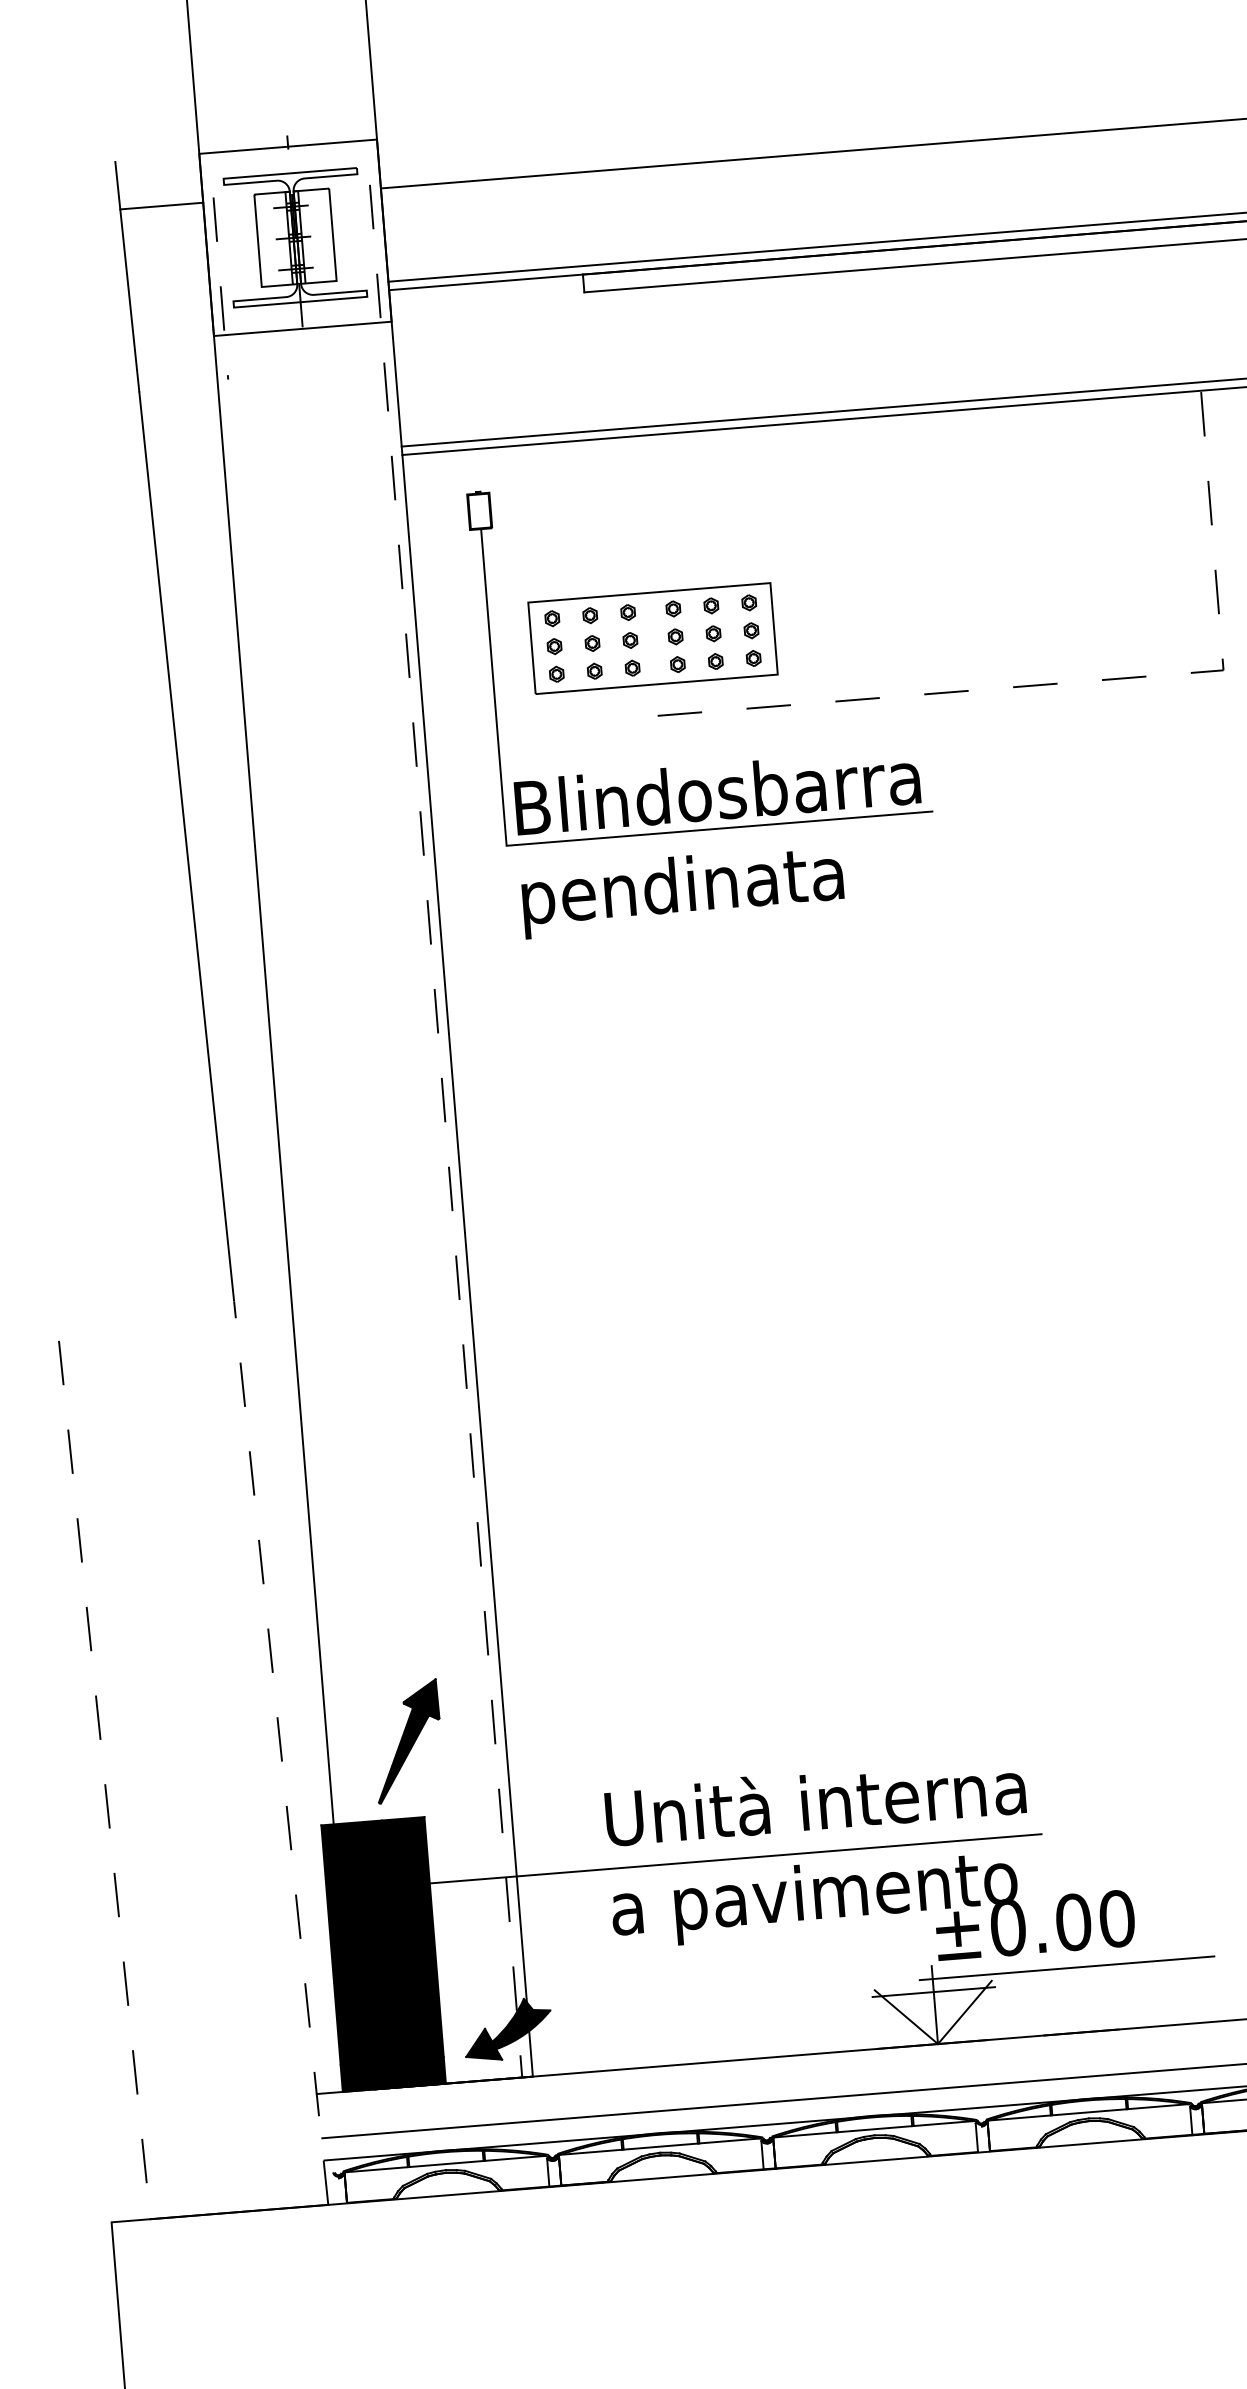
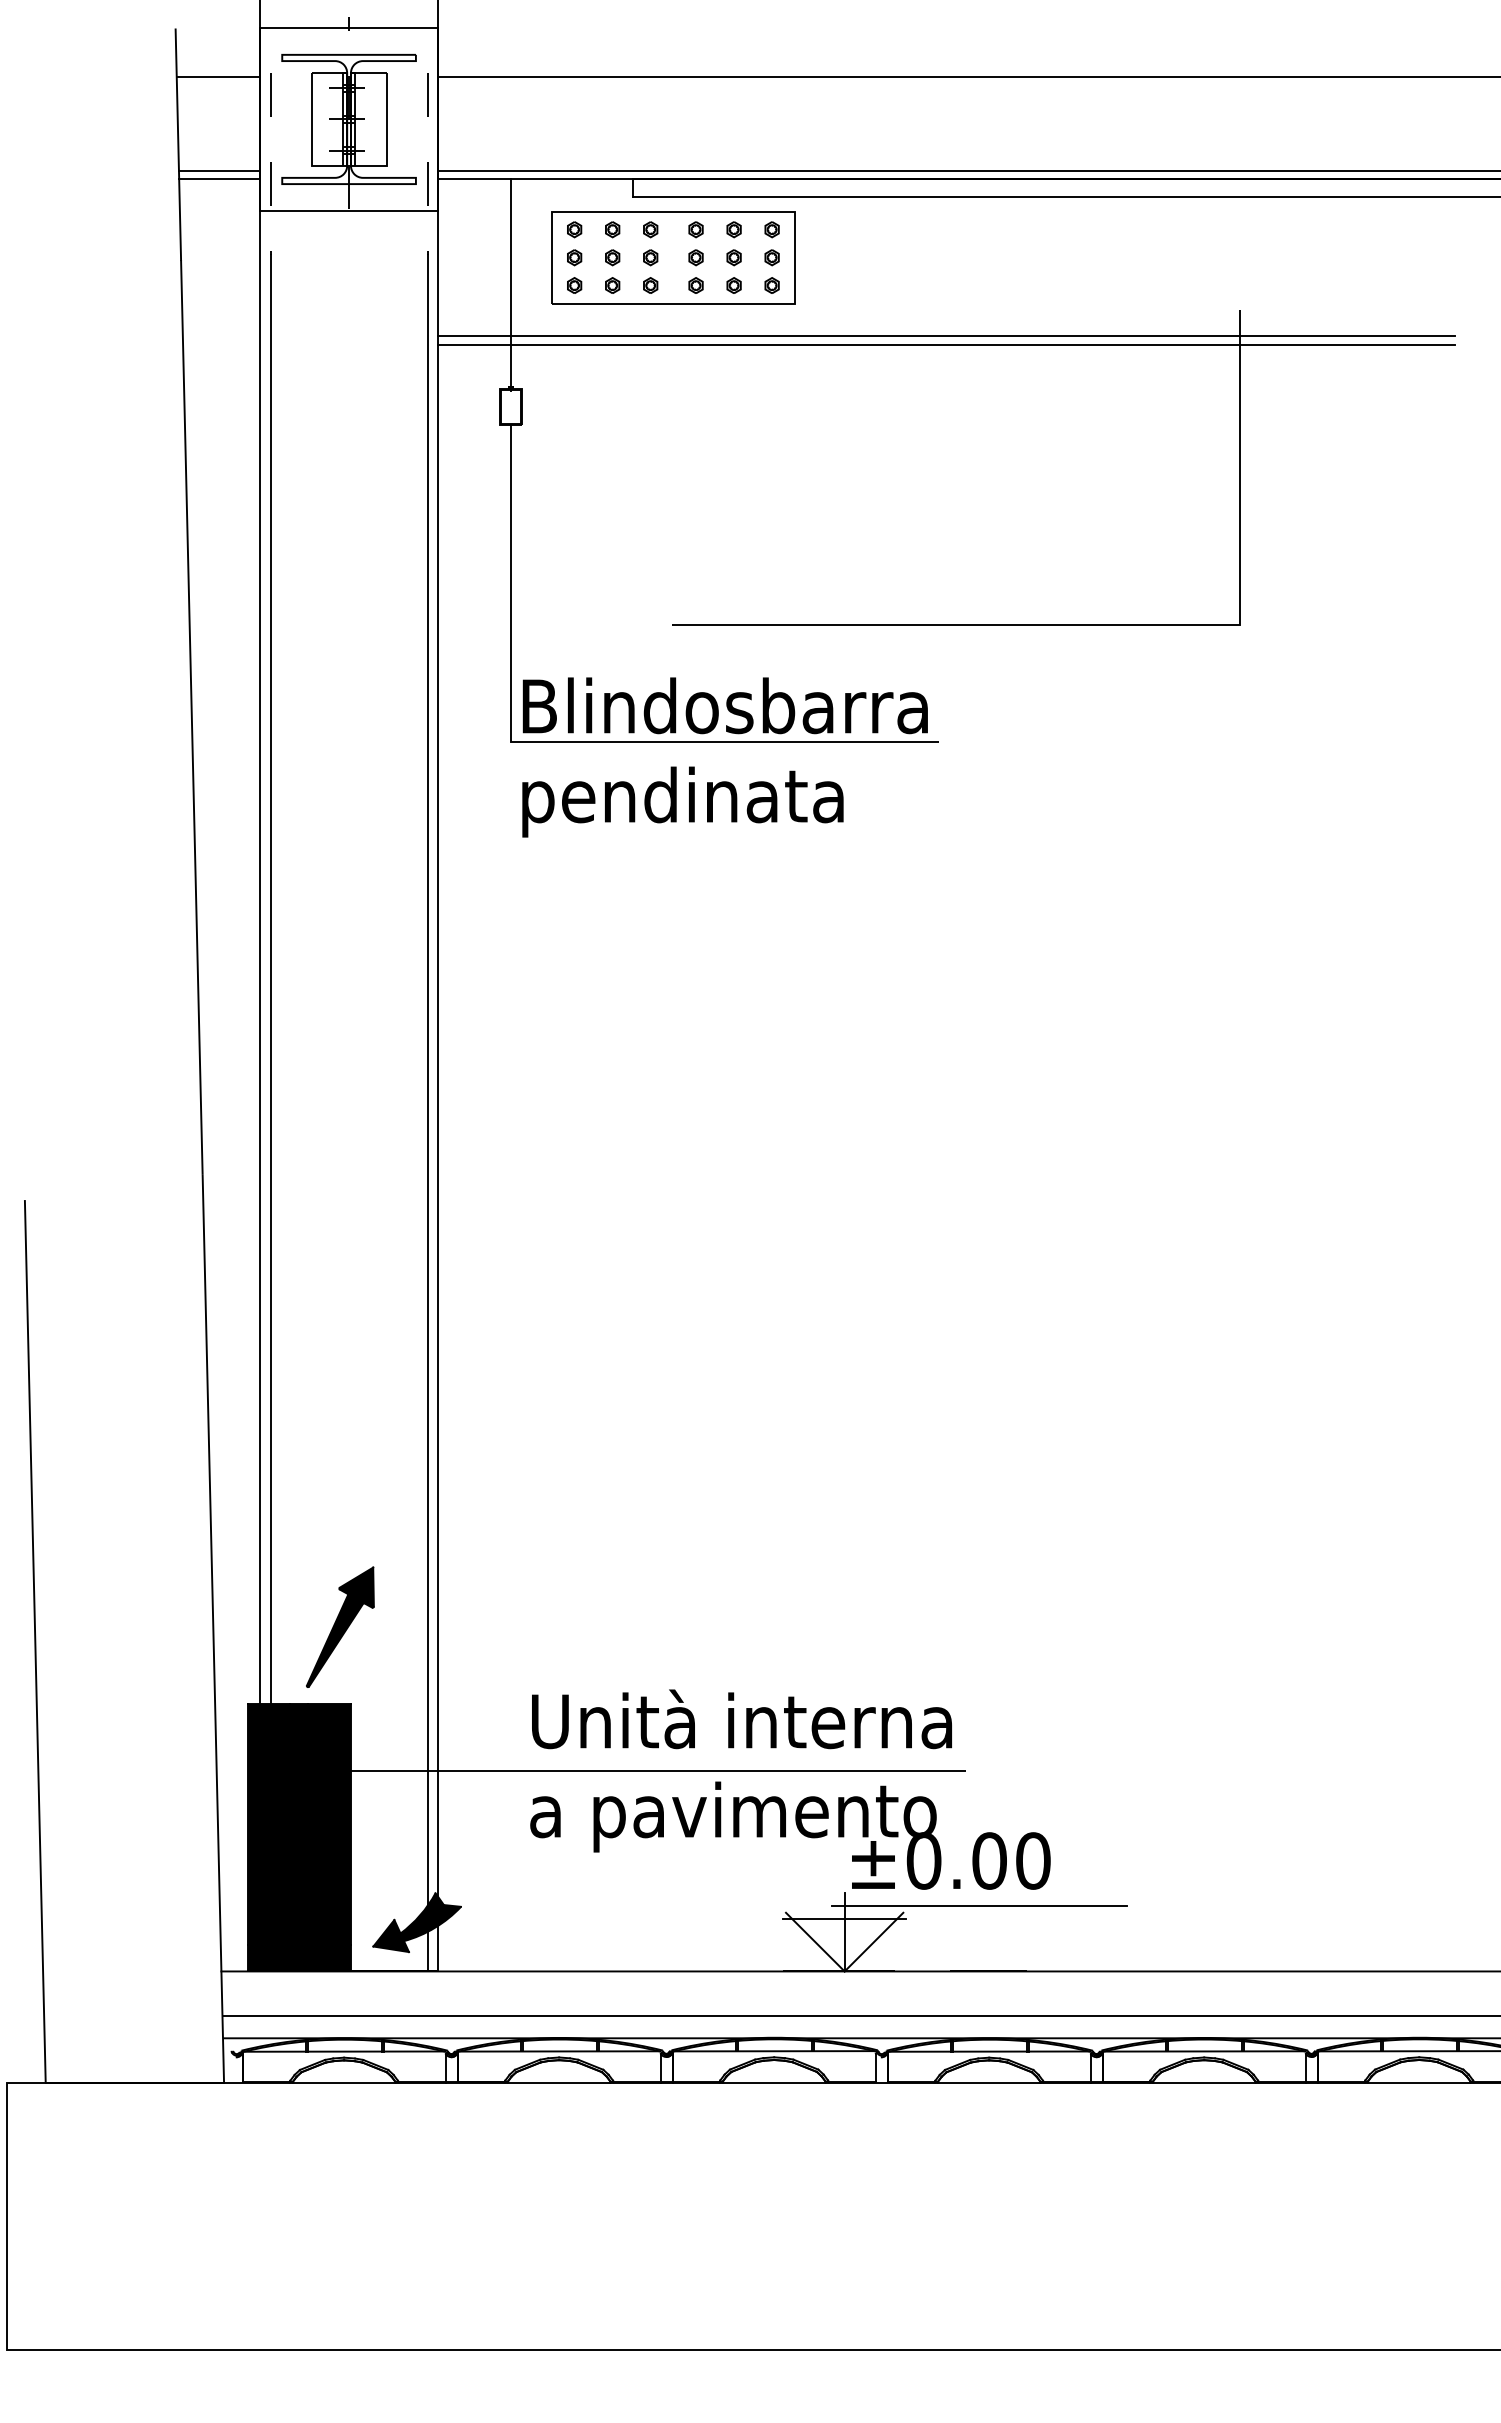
line: (169, 299) -> (218, 170), added
line: (171, 308) -> (219, 179), added
line: (469, 390) -> (510, 285), added
part: (653, 638) -> (673, 257), moved
line: (1098, 680) -> (1114, 625), dashed -> solid
line: (453, 1222) -> (427, 1113), dashed -> solid
line: (296, 1234) -> (270, 1113), added
line: (281, 1752) -> (213, 1628), dashed -> solid
line: (104, 1780) -> (35, 1641), dashed -> solid

